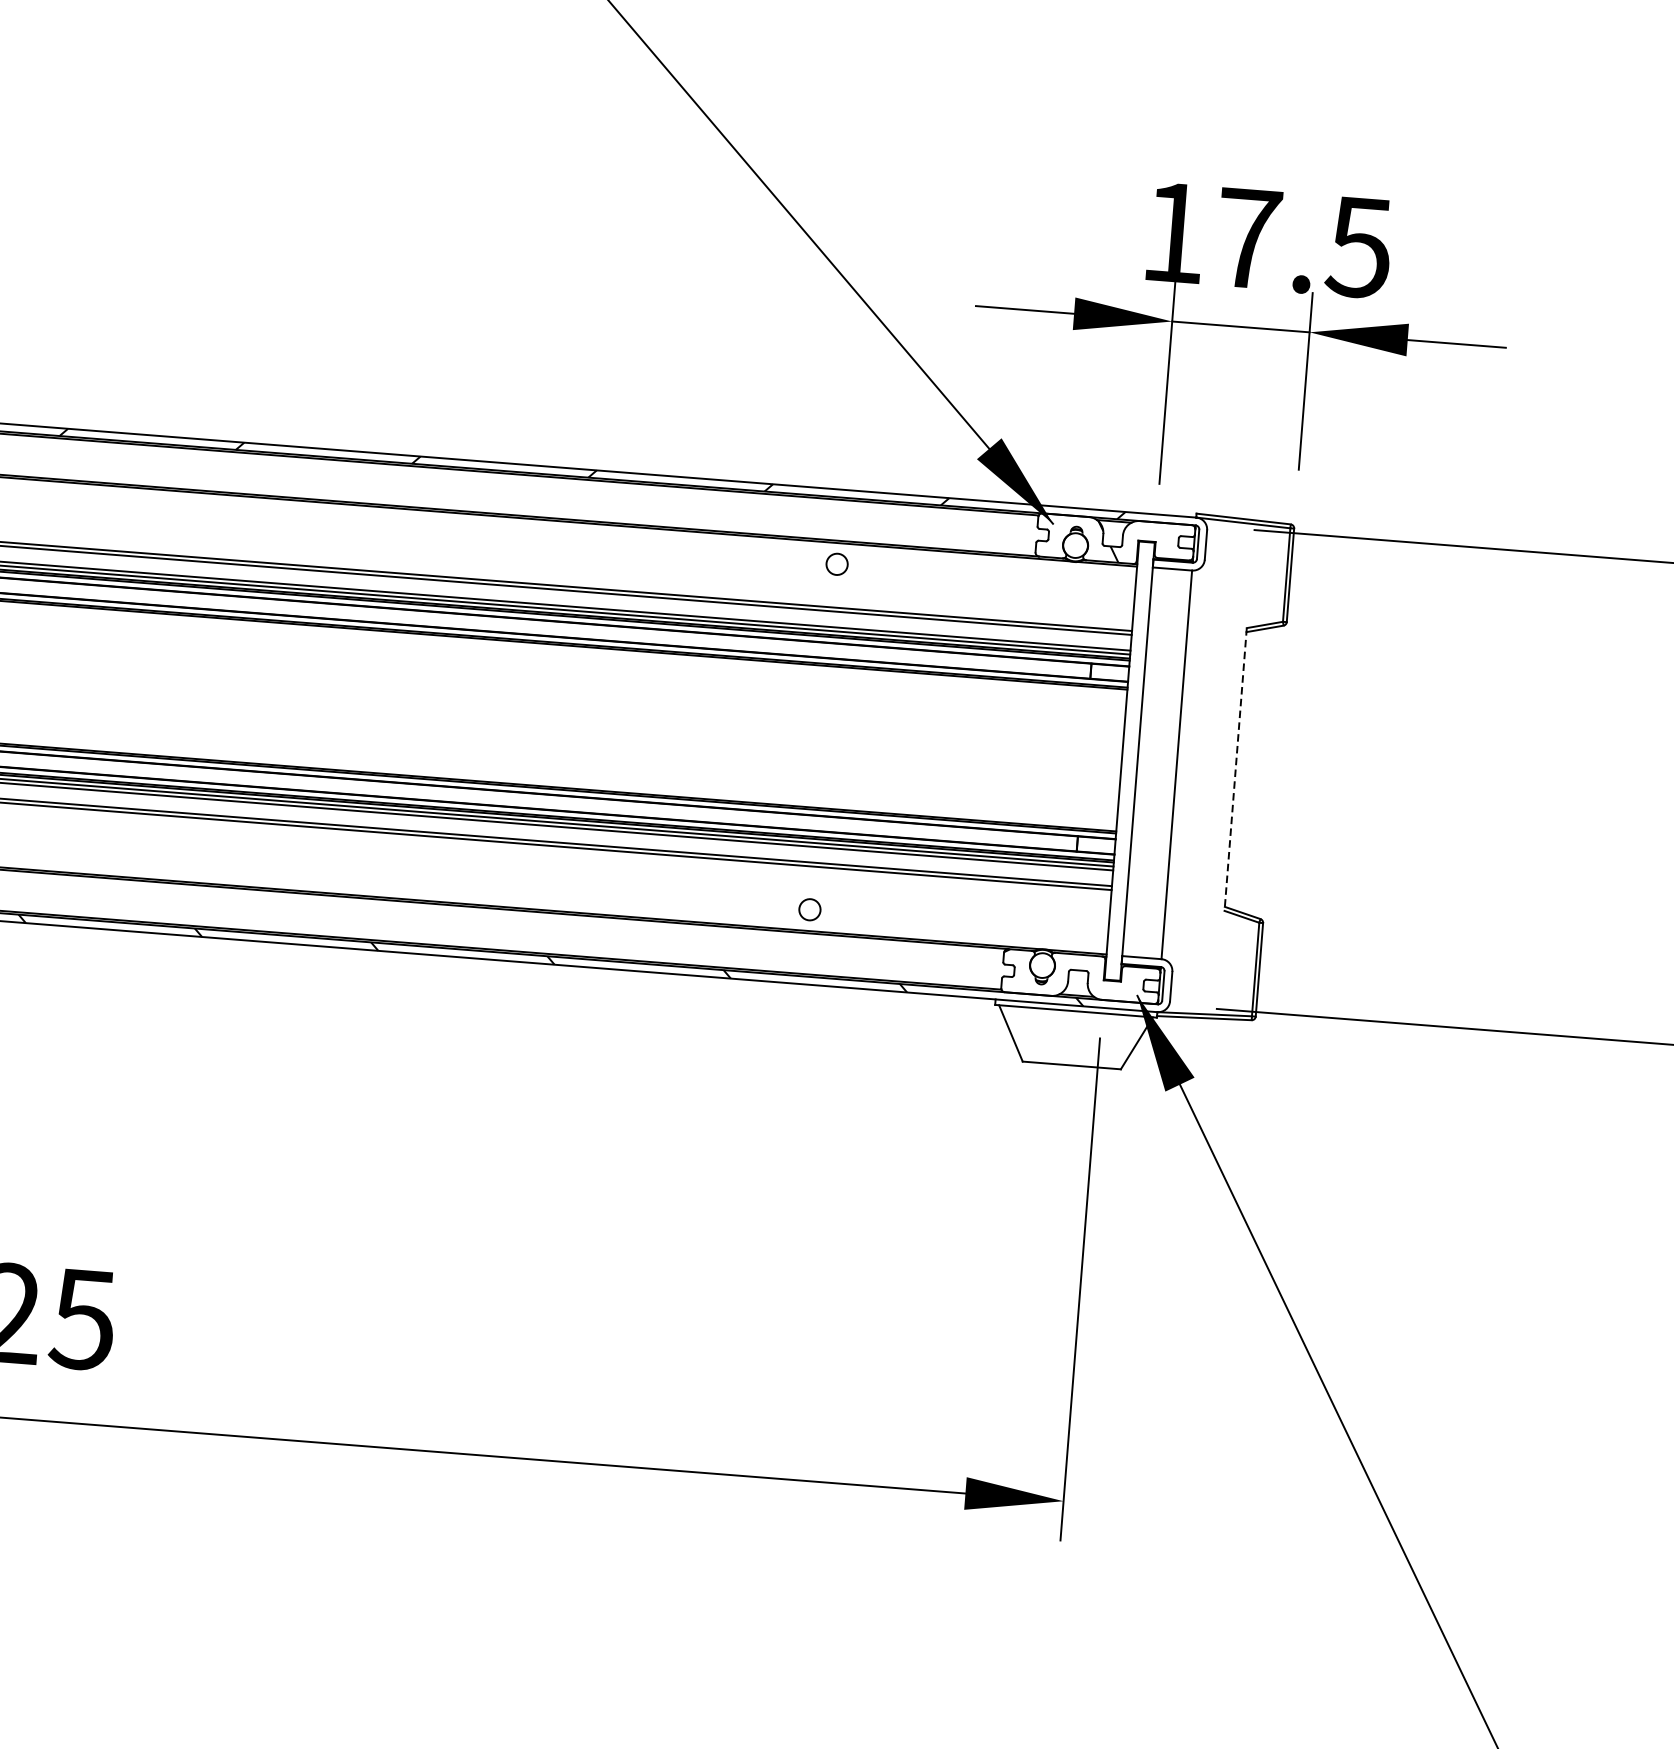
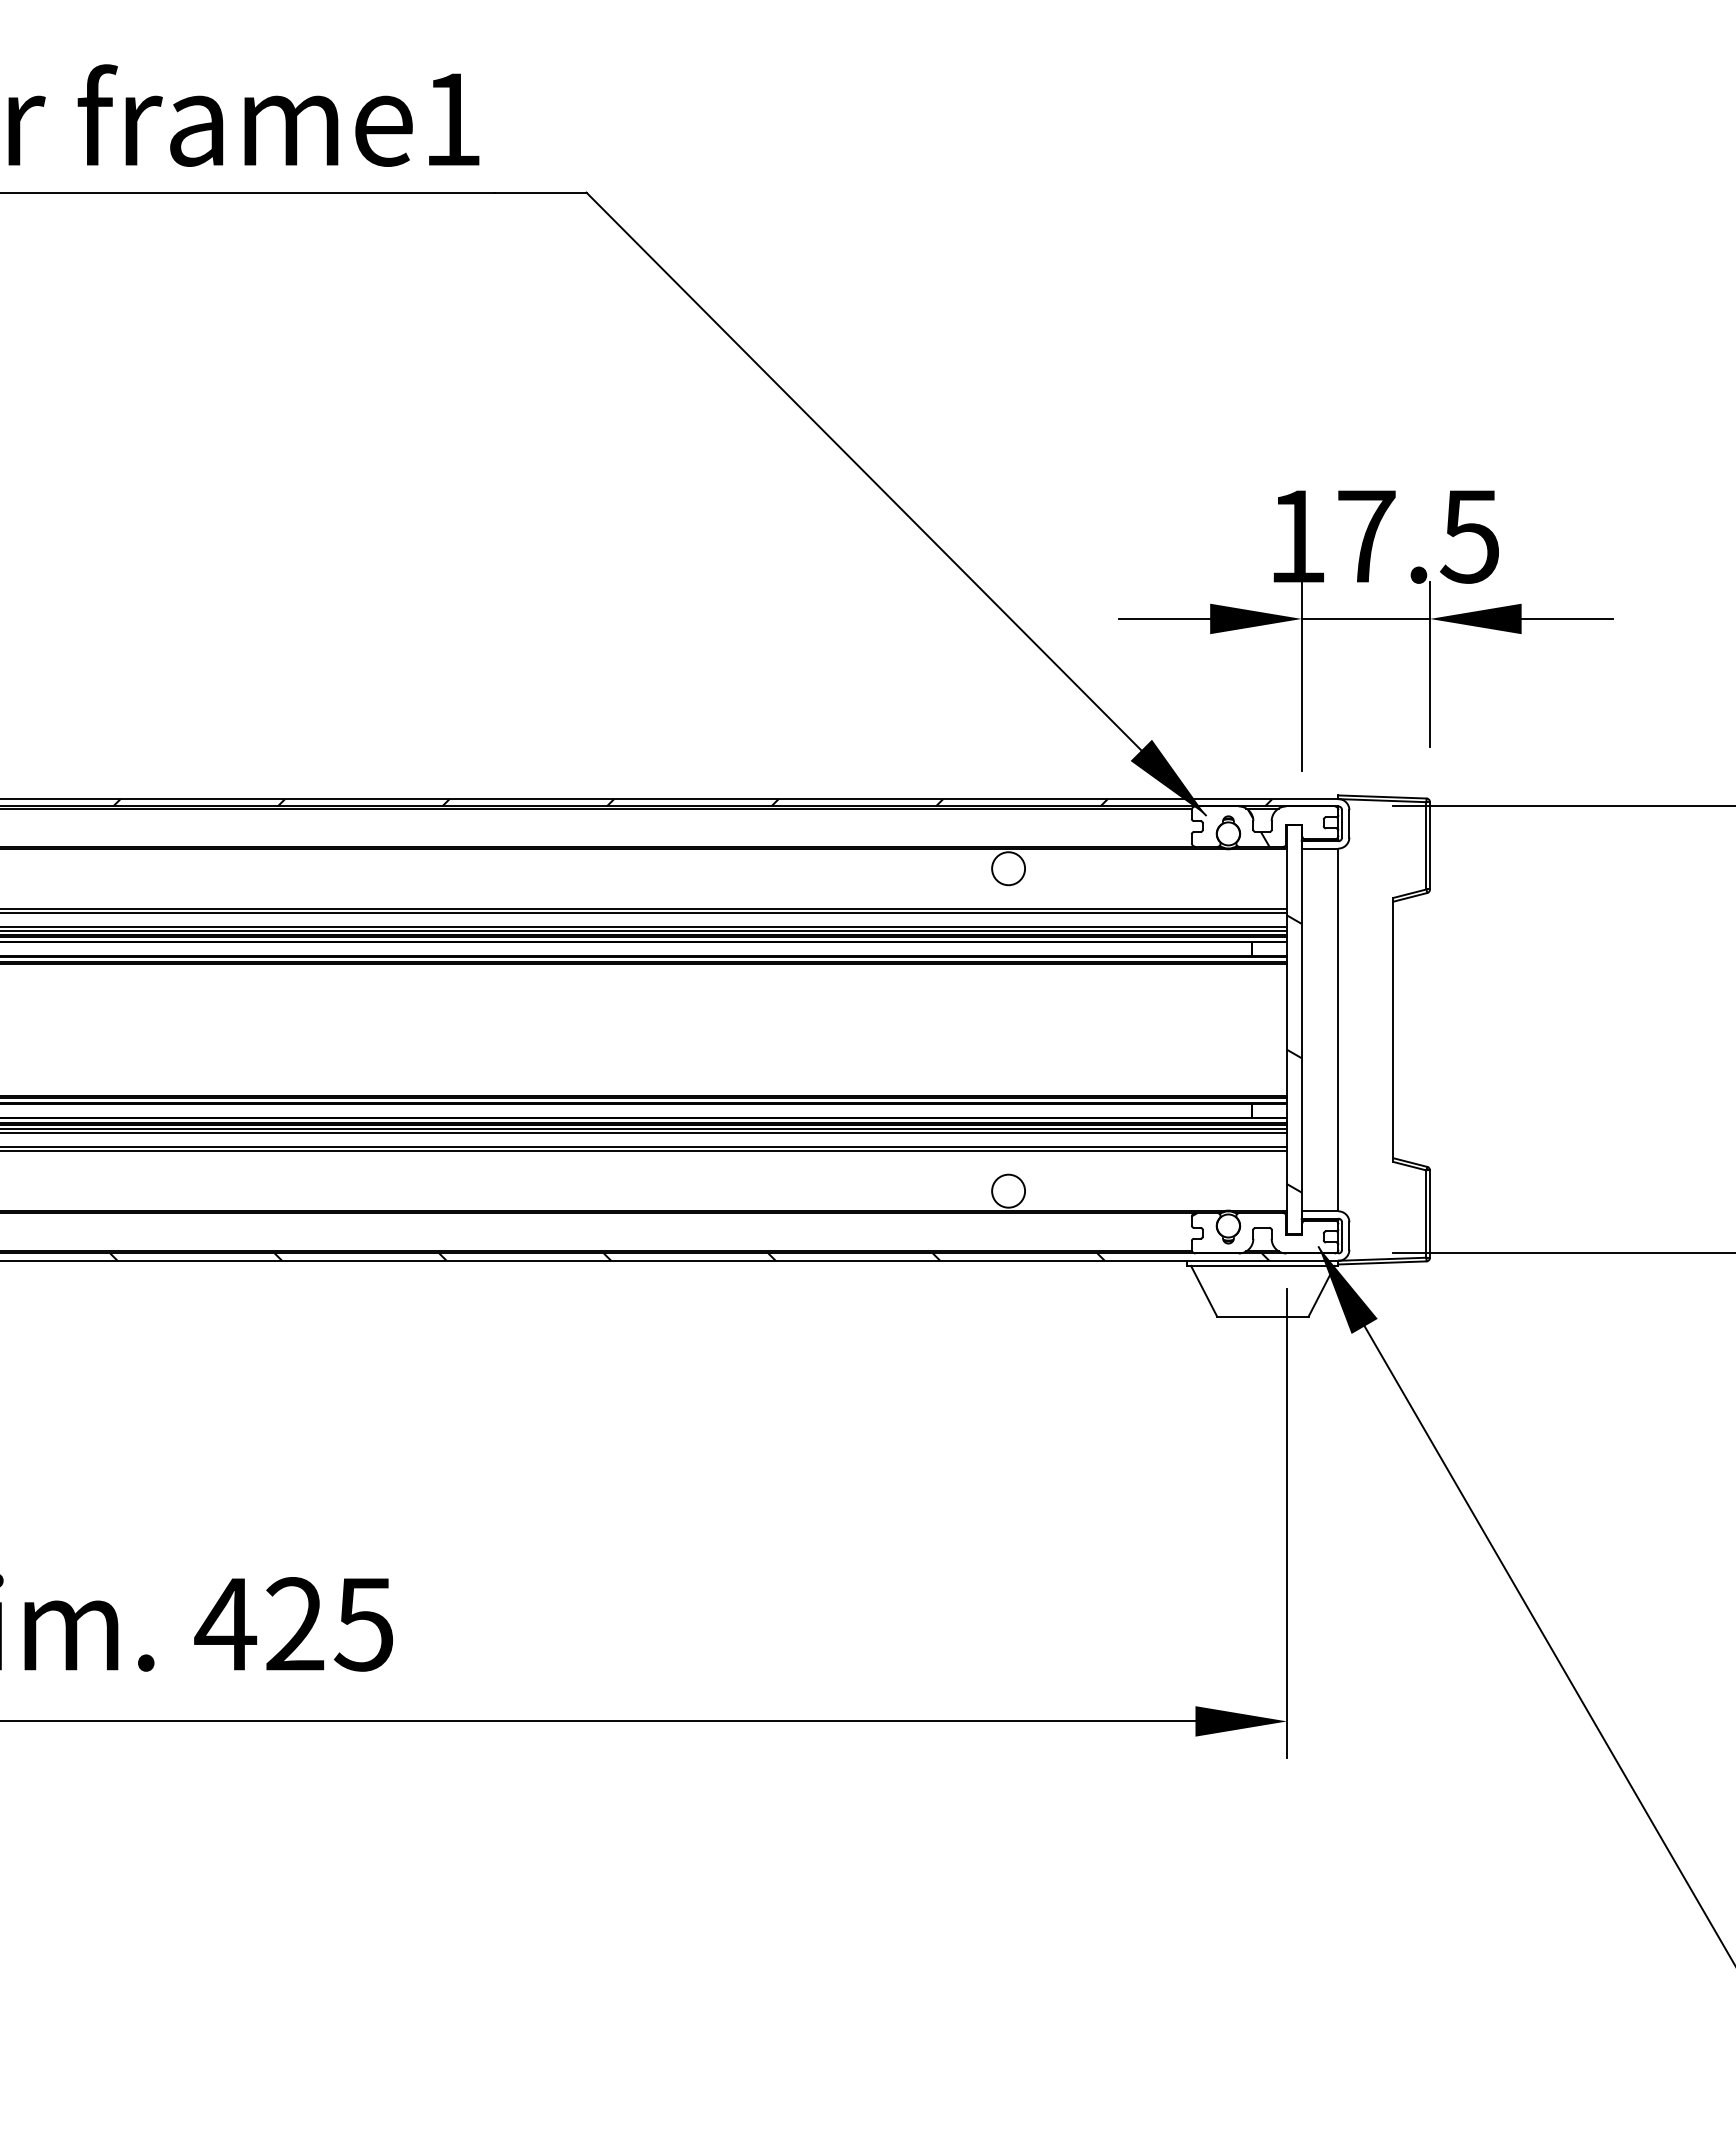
circle: (837, 564) -> (1008, 868), size x1.67
line: (1235, 770) -> (1393, 1030), dashed -> solid
hatch: (1127, 786) -> (1294, 1053), added
circle: (809, 909) -> (1008, 1190), size x1.67

